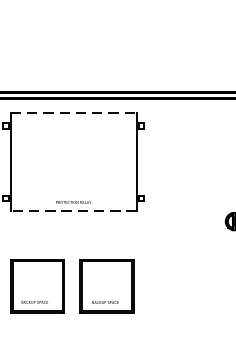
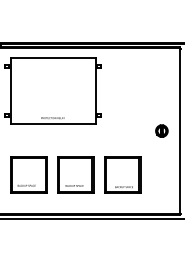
line: (74, 112) -> (53, 57), dashed -> solid
line: (74, 211) -> (53, 124), dashed -> solid
part: (176, 285) -> (122, 174), added

